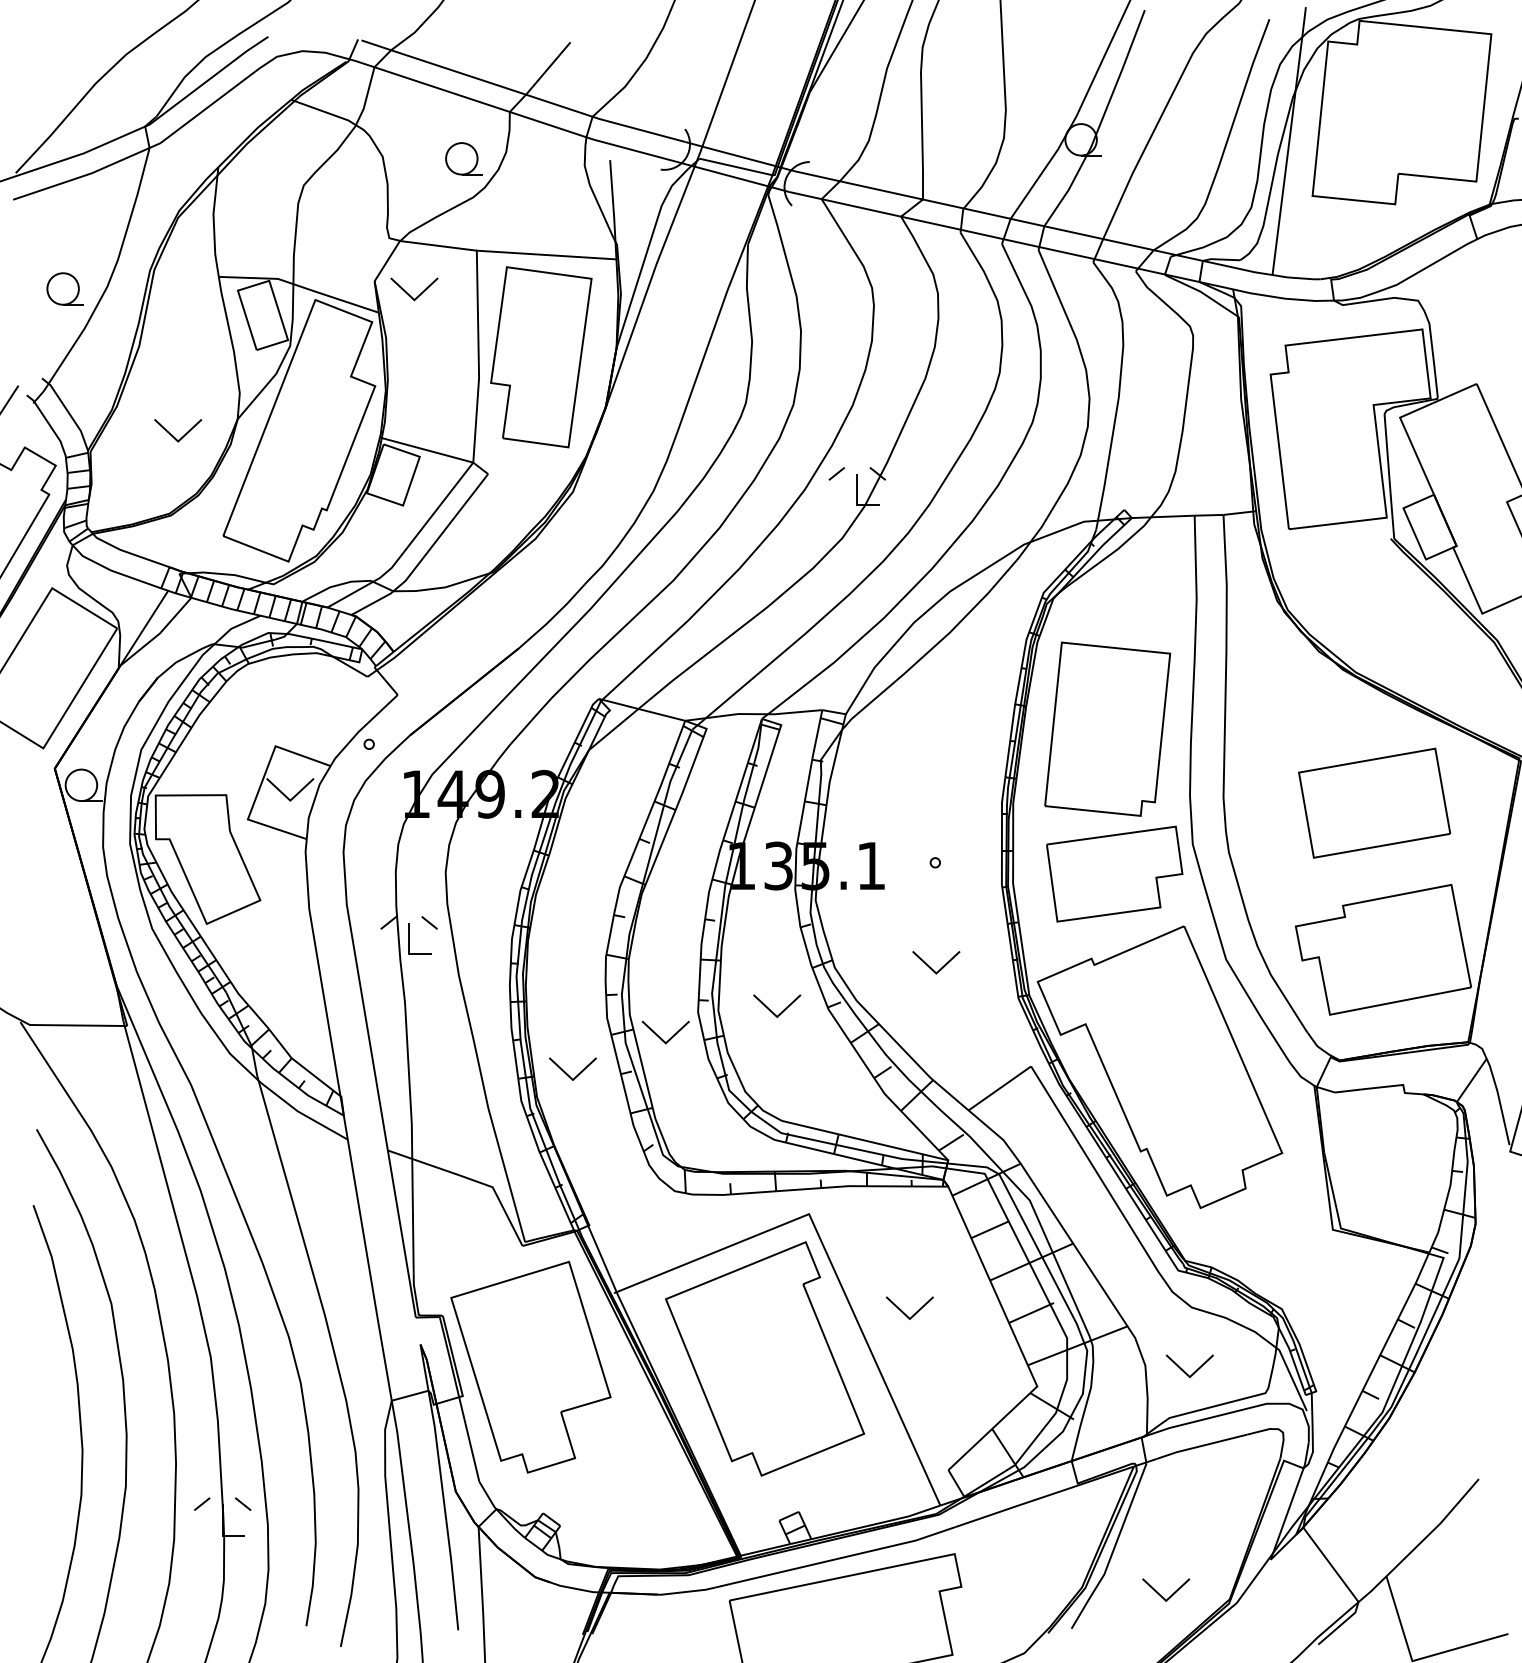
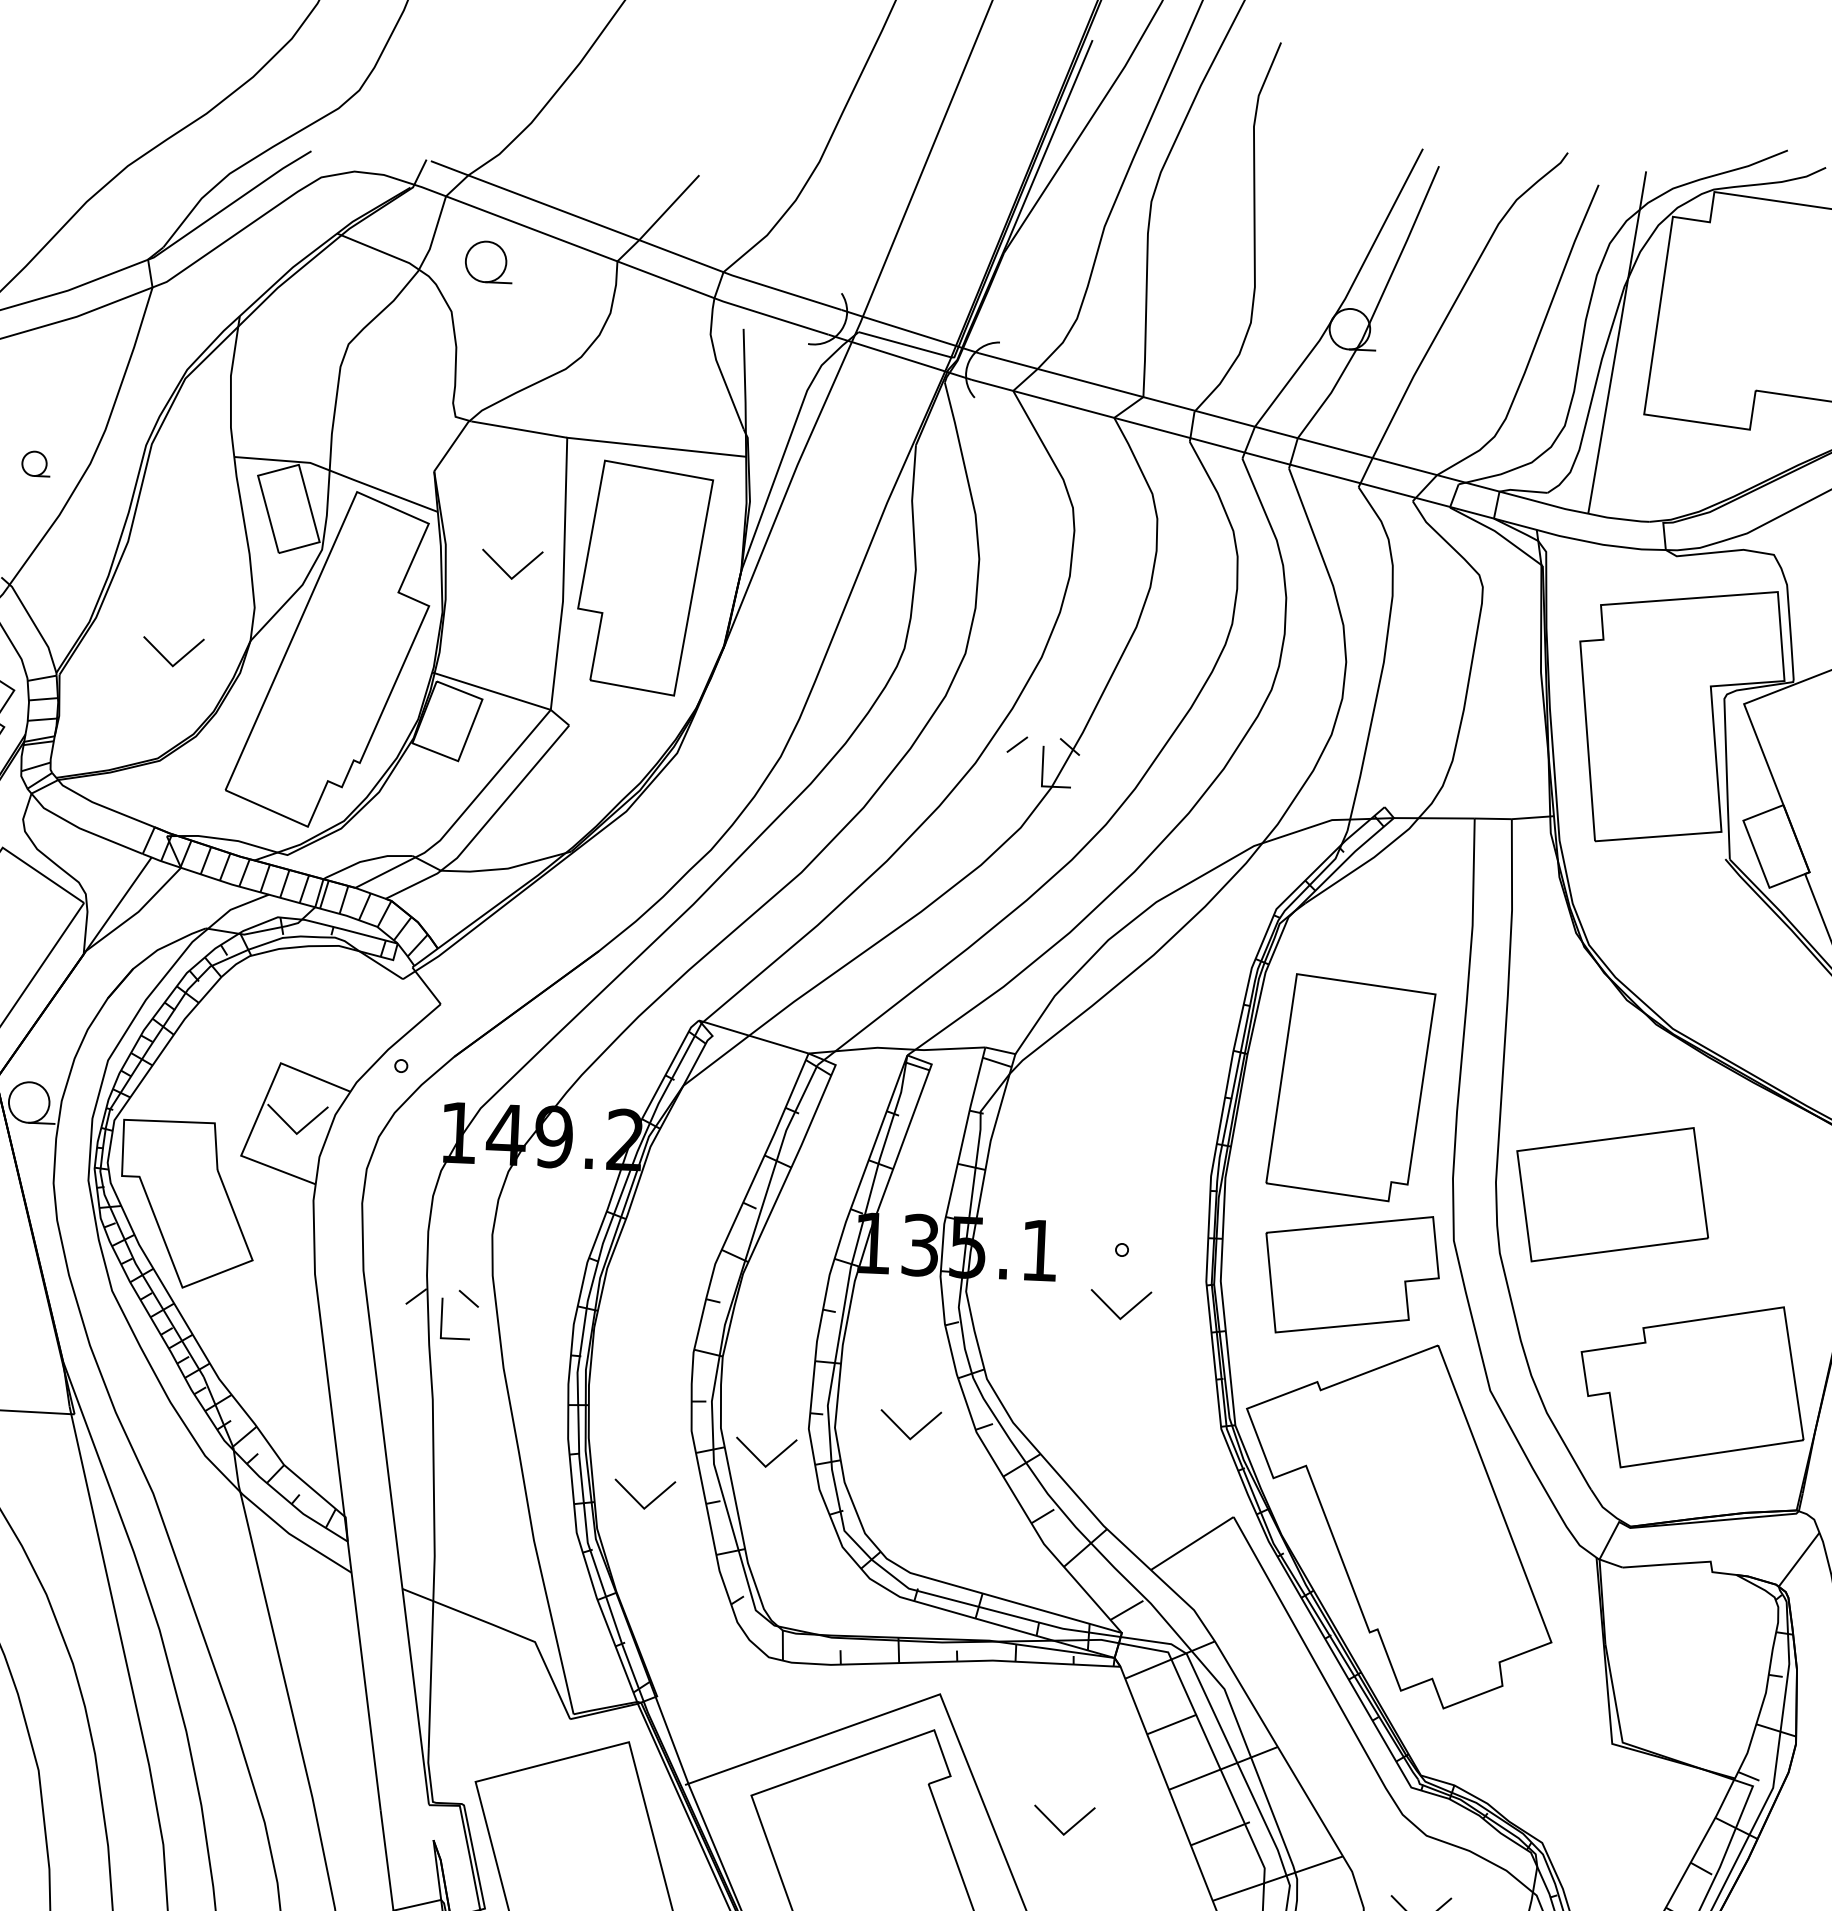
part: (463, 158) -> (488, 261), moved
part: (64, 288) -> (35, 463), size x0.6
part: (409, 294) -> (505, 571), moved
part: (1374, 802) -> (1612, 1193), moved
part: (931, 967) -> (1114, 1311), moved

